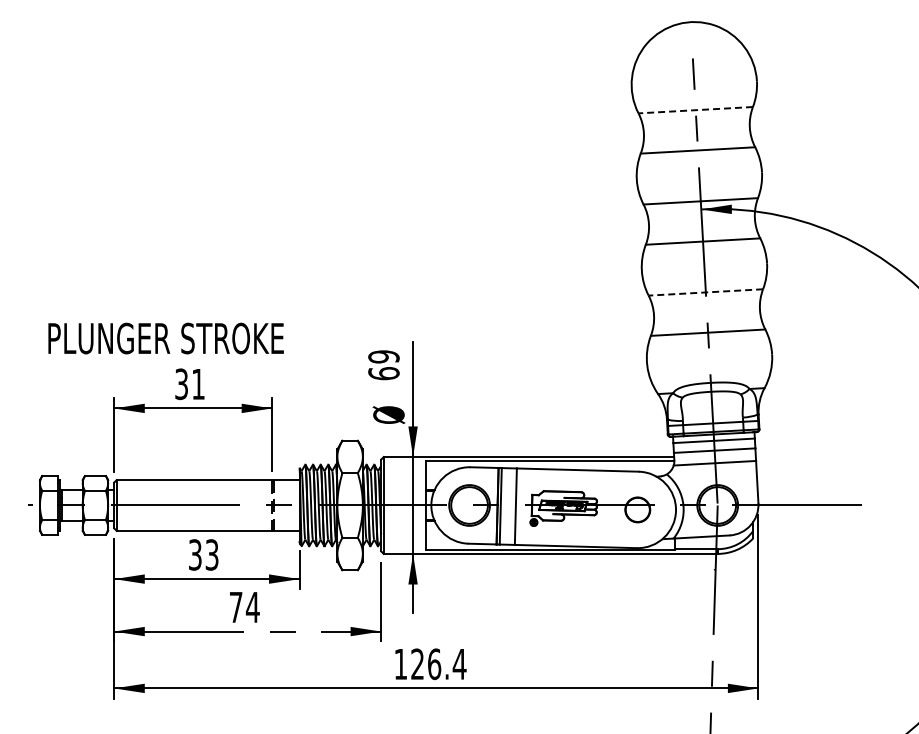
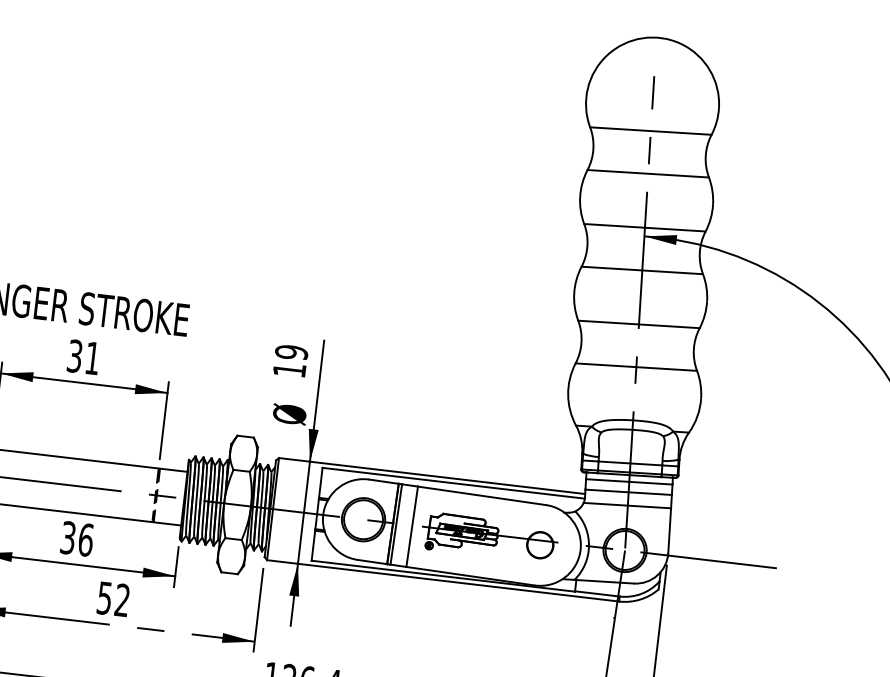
line: (695, 110) -> (650, 131), dashed -> solid
line: (705, 292) -> (638, 324), dashed -> solid
text: (383, 373) -> (289, 369), 69 -> 19
text: (211, 554) -> (85, 539), 33 -> 36
text: (244, 607) -> (113, 599), 74 -> 52

